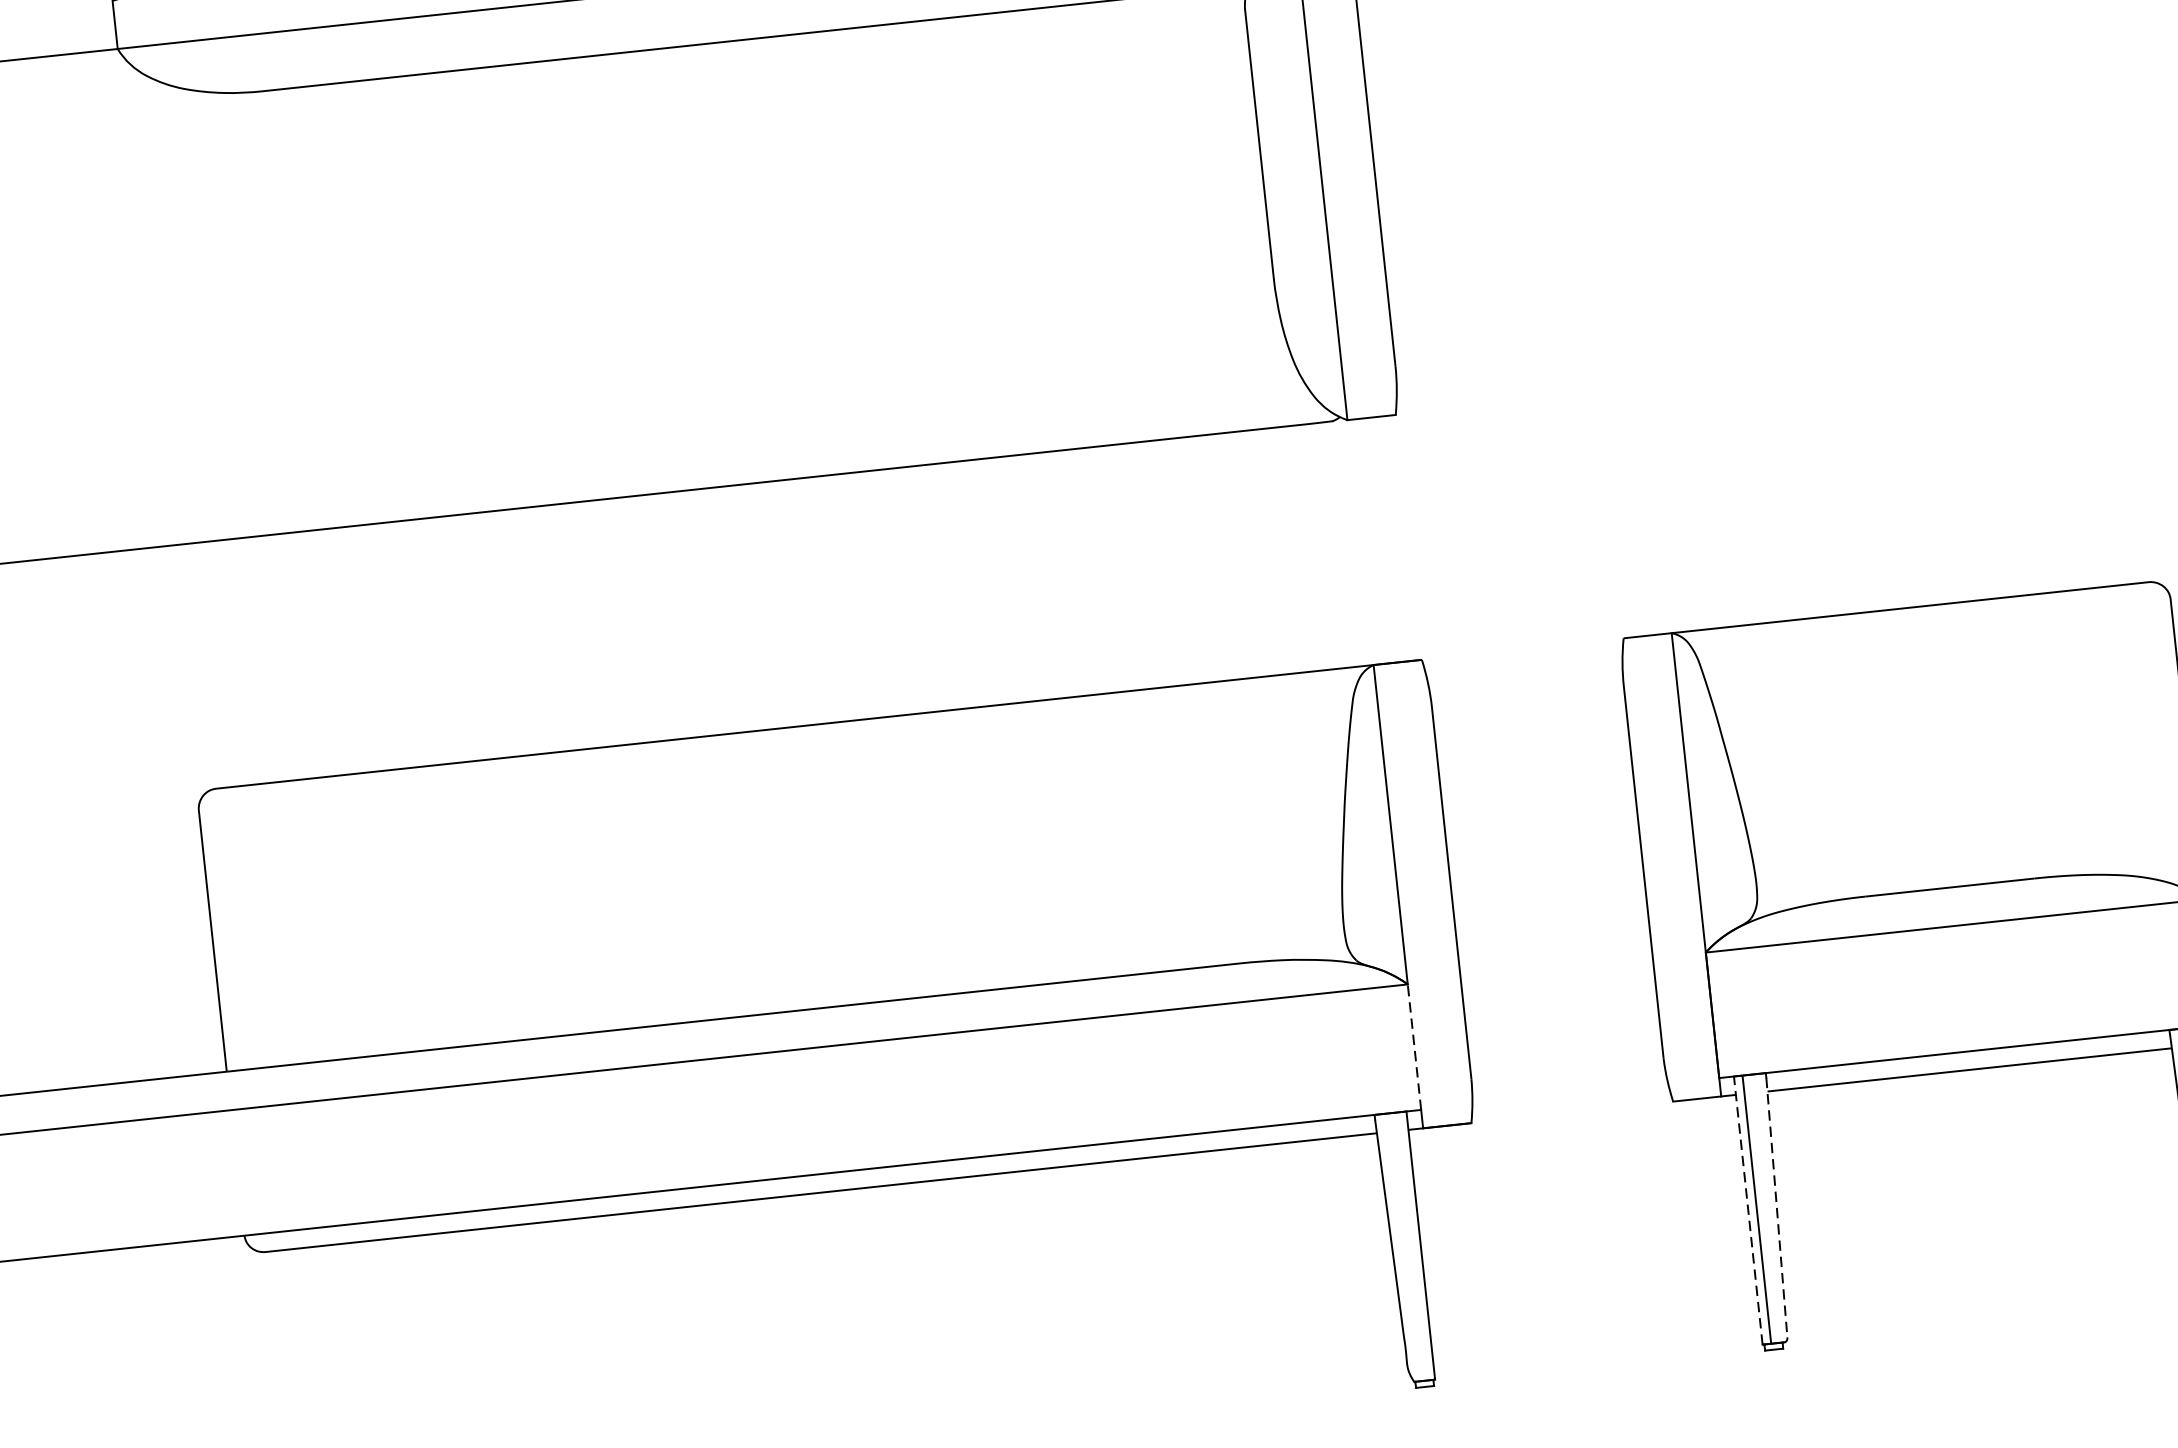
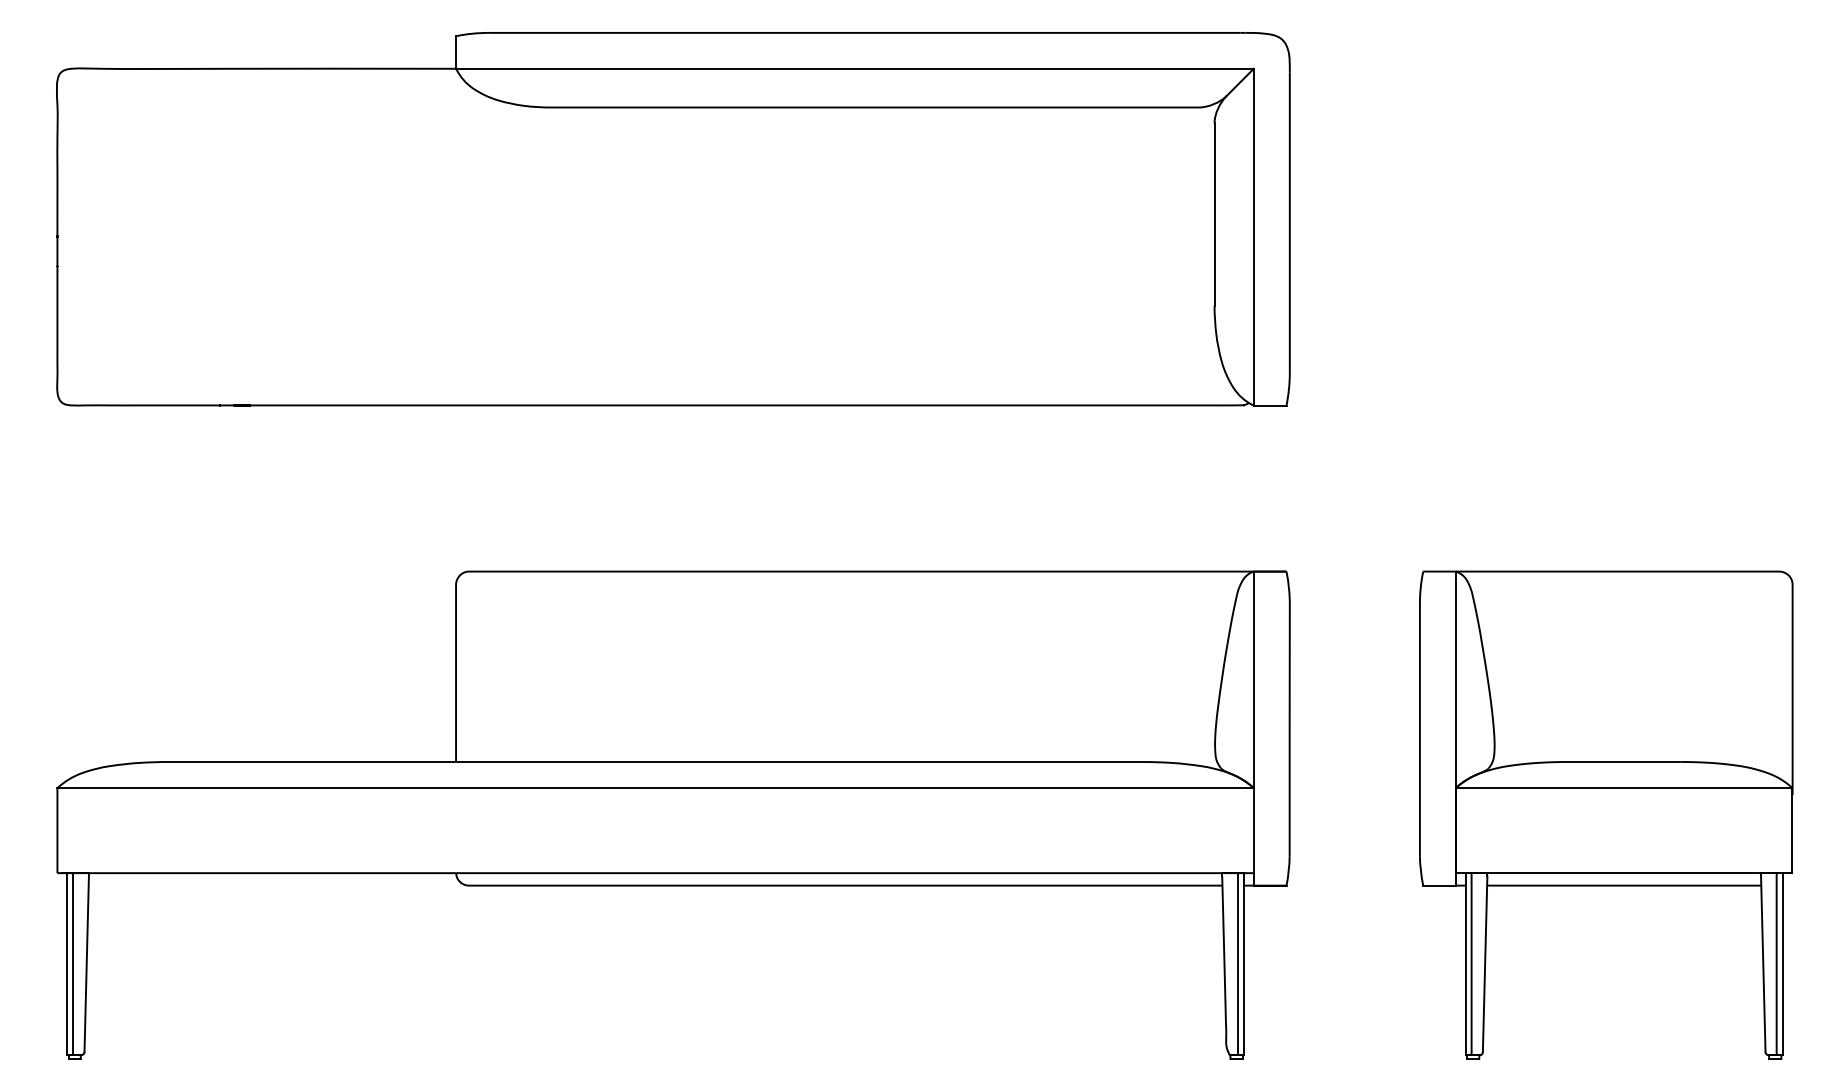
line: (1414, 1047) -> (1253, 830), dashed -> solid
line: (1777, 1208) -> (1485, 964), dashed -> solid
line: (1747, 1211) -> (1465, 964), dashed -> solid
line: (1411, 1245) -> (1237, 963), added

